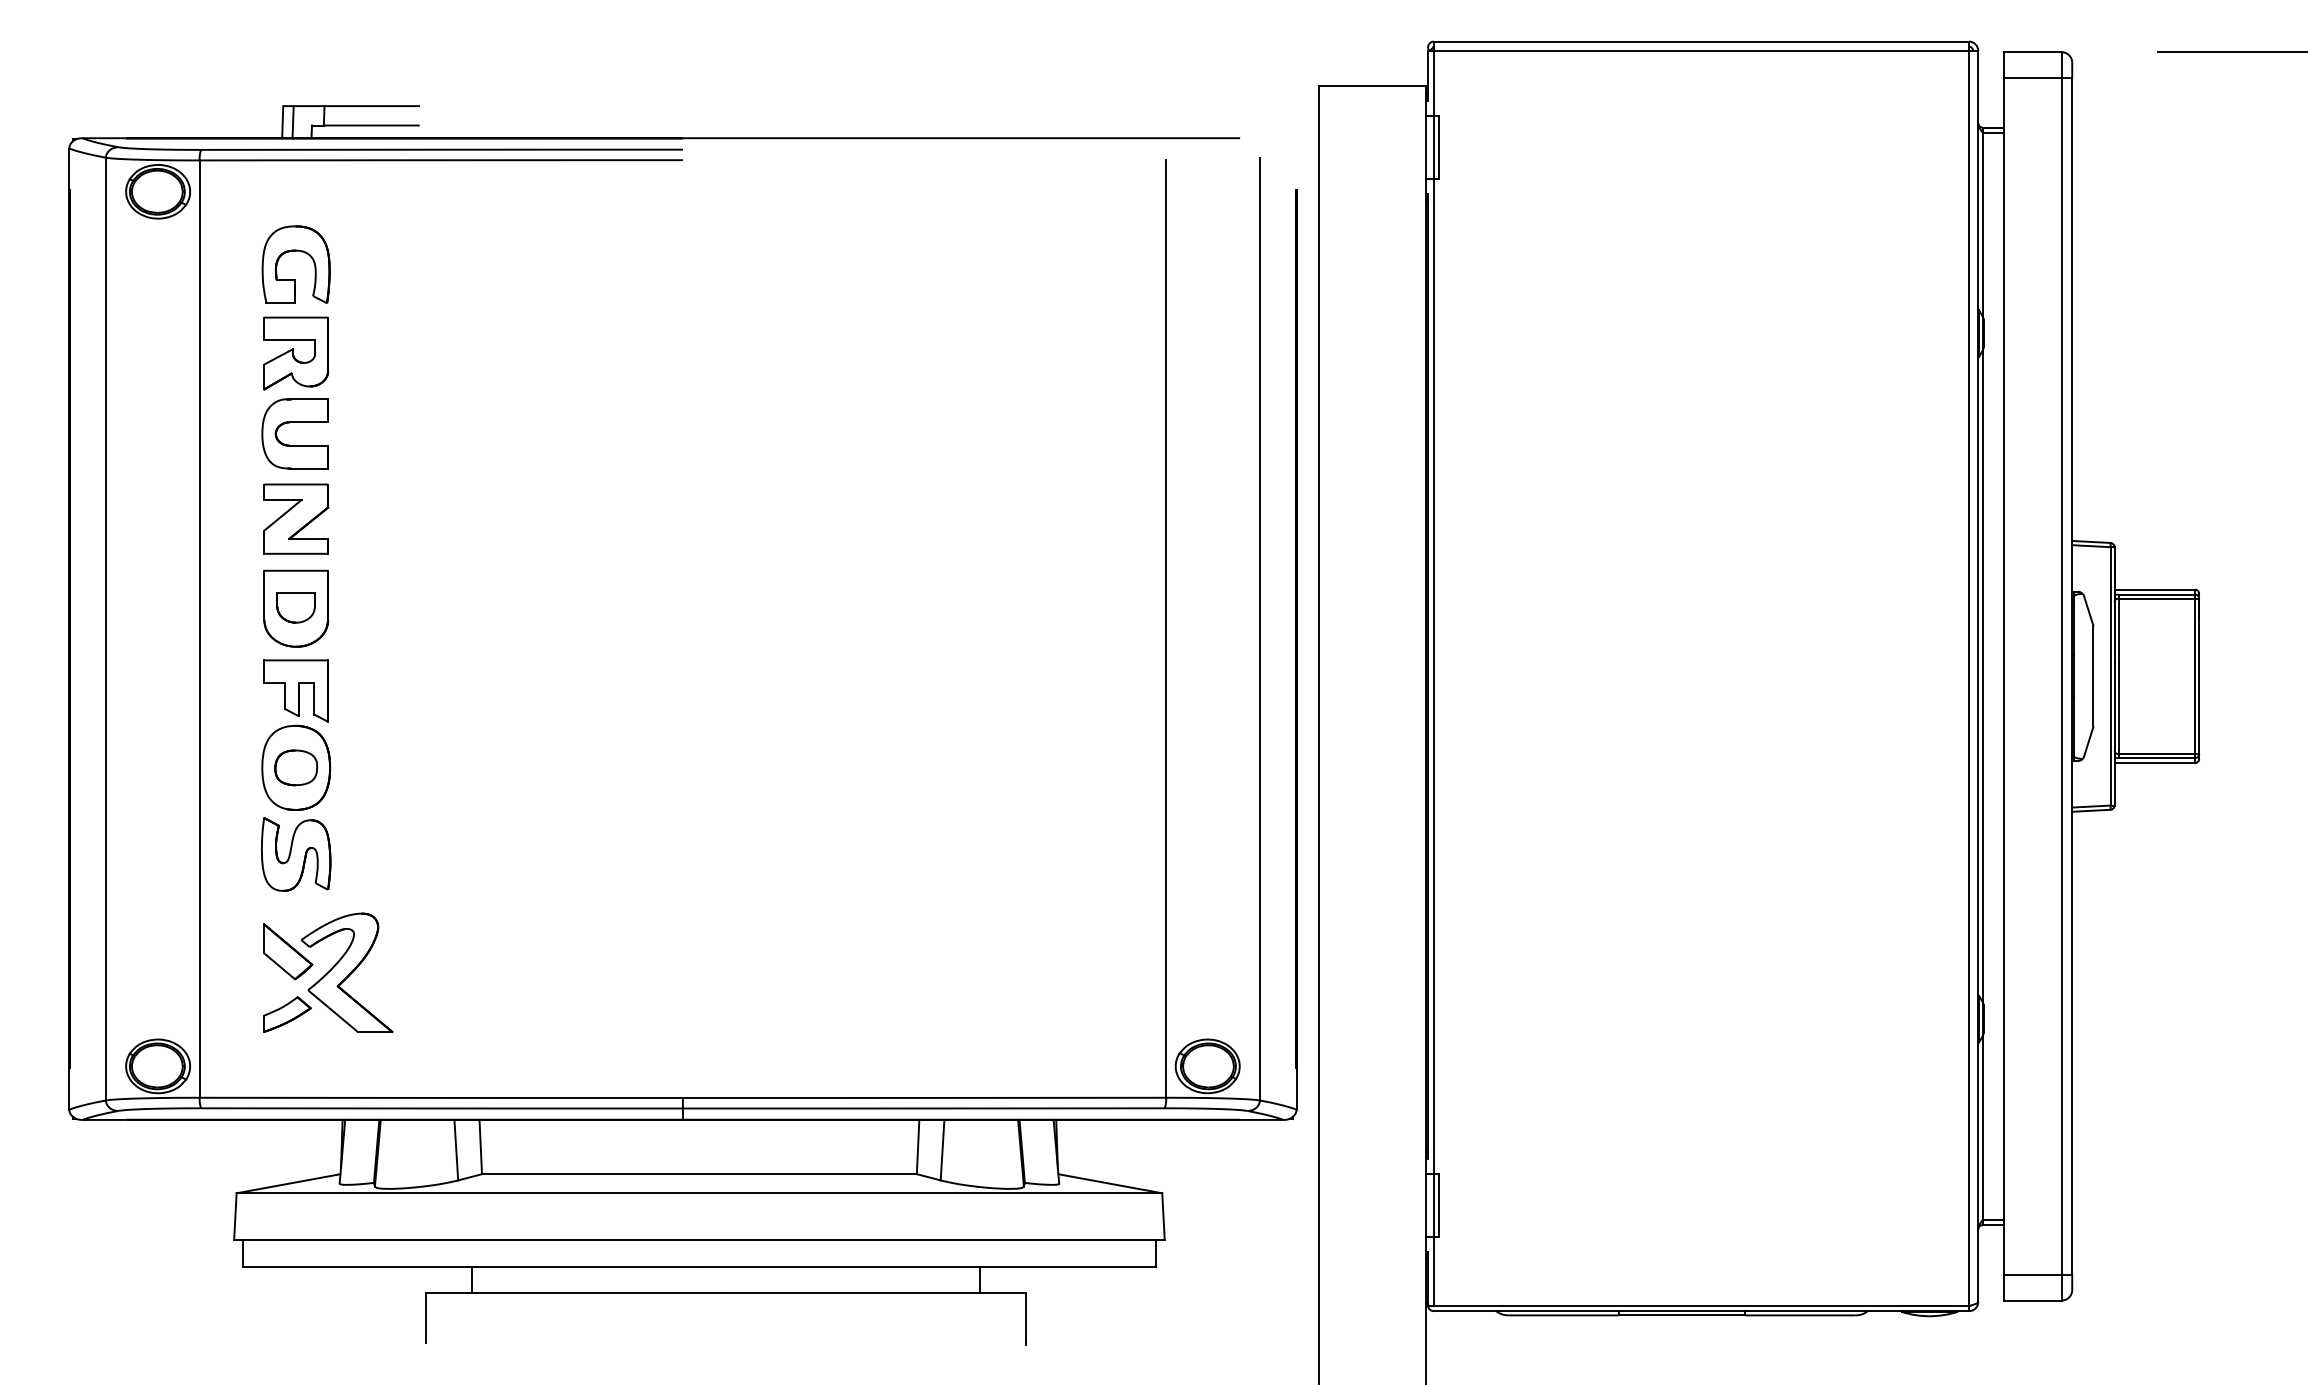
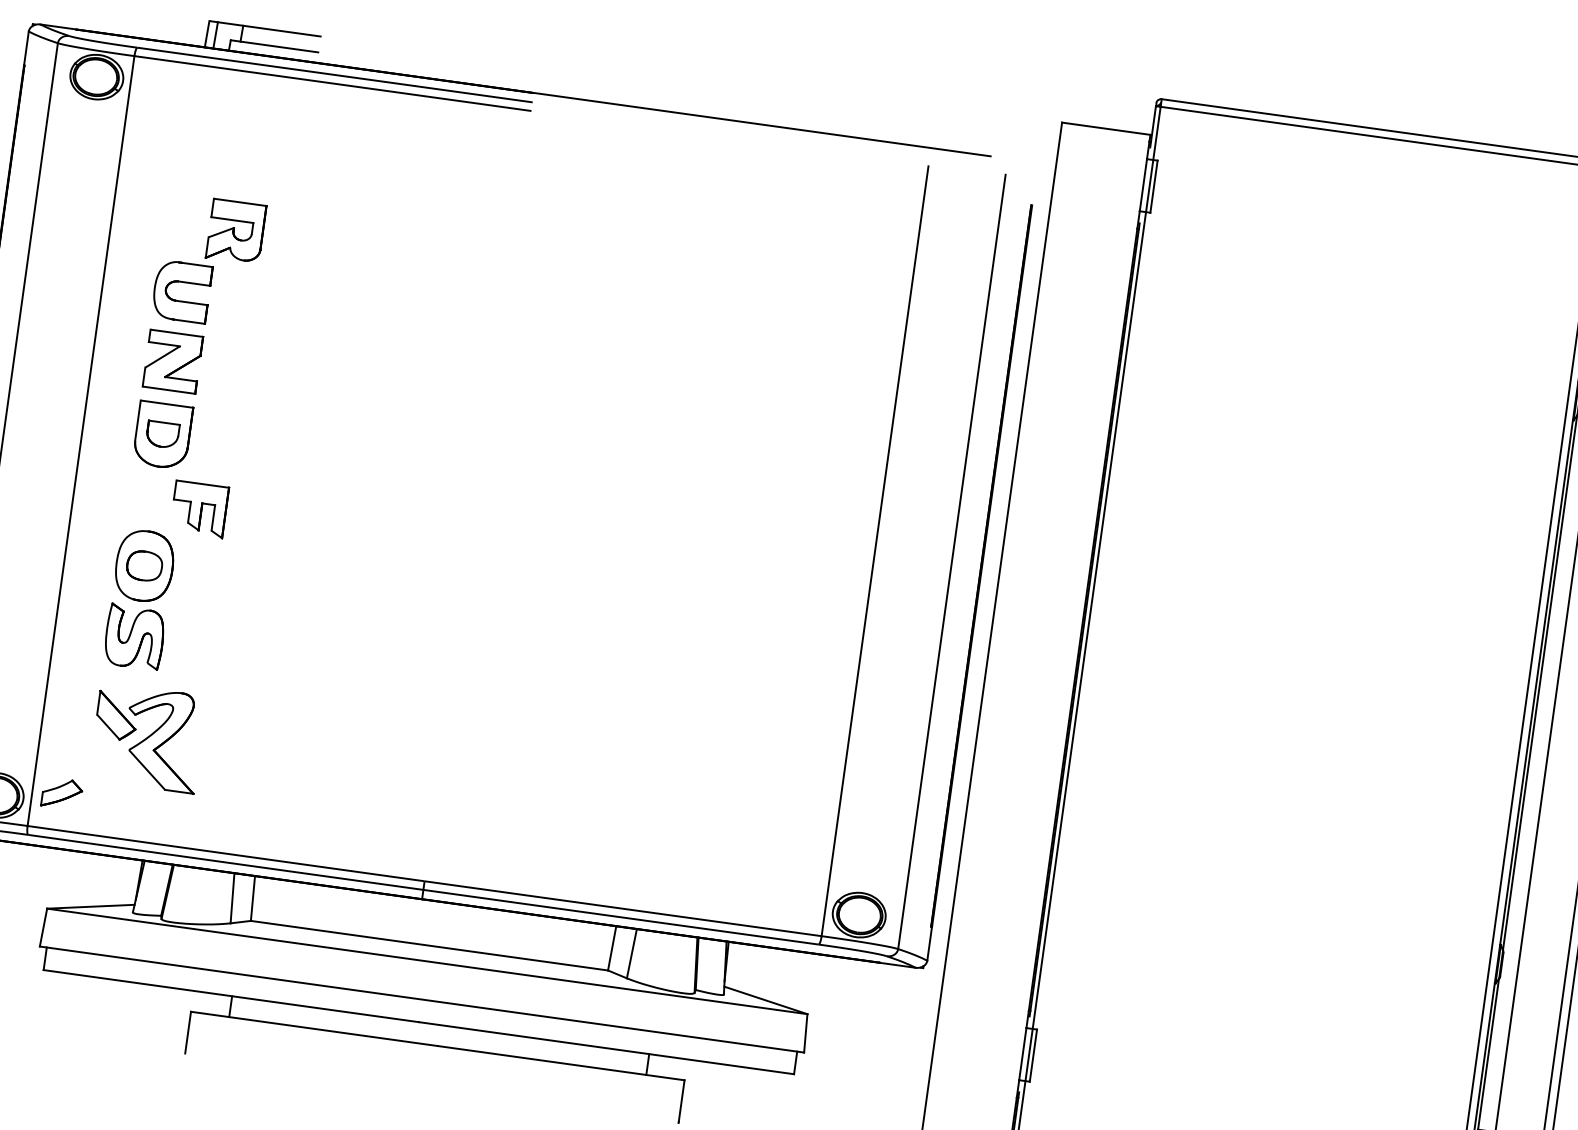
part: (295, 251) -> (202, 141), removed
part: (296, 353) -> (236, 231), moved
part: (295, 690) -> (198, 508), moved
part: (287, 1014) -> (62, 793), moved

